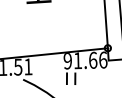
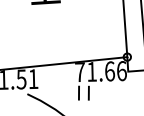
text: (67, 61) -> (79, 72), 91.66 -> 71.66

